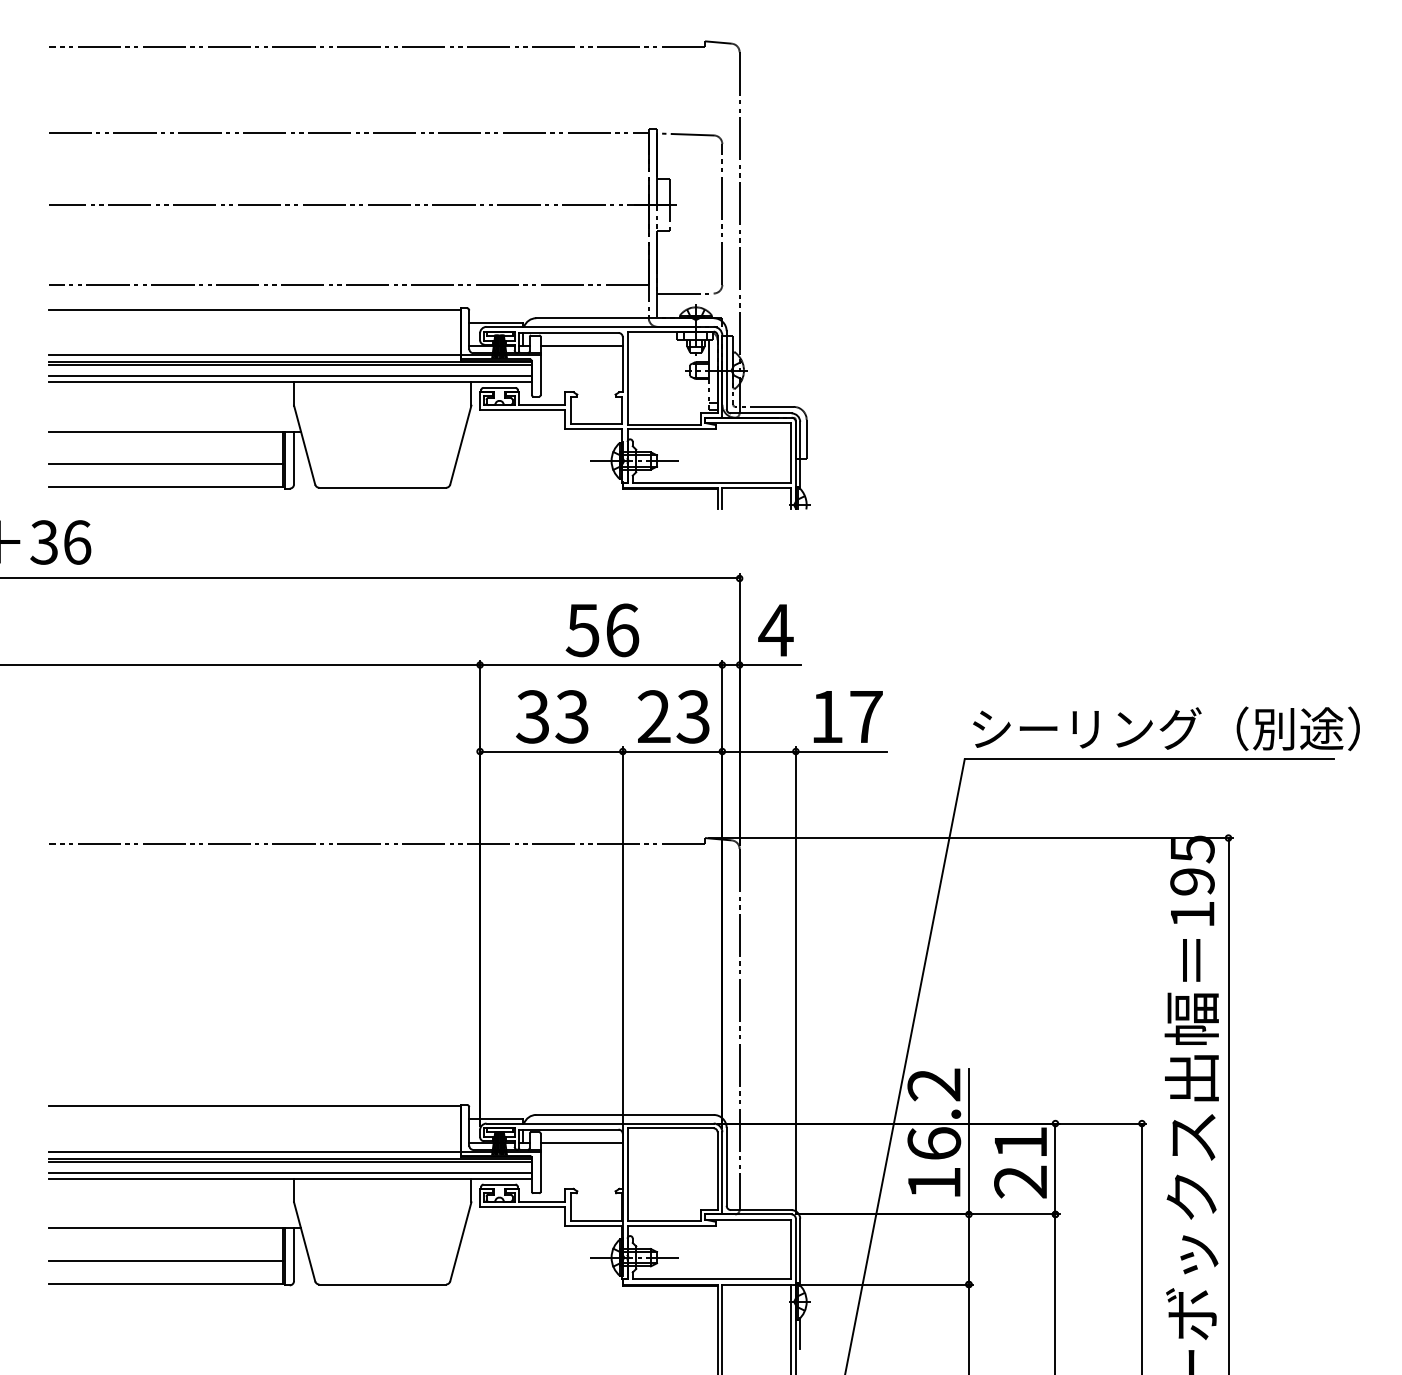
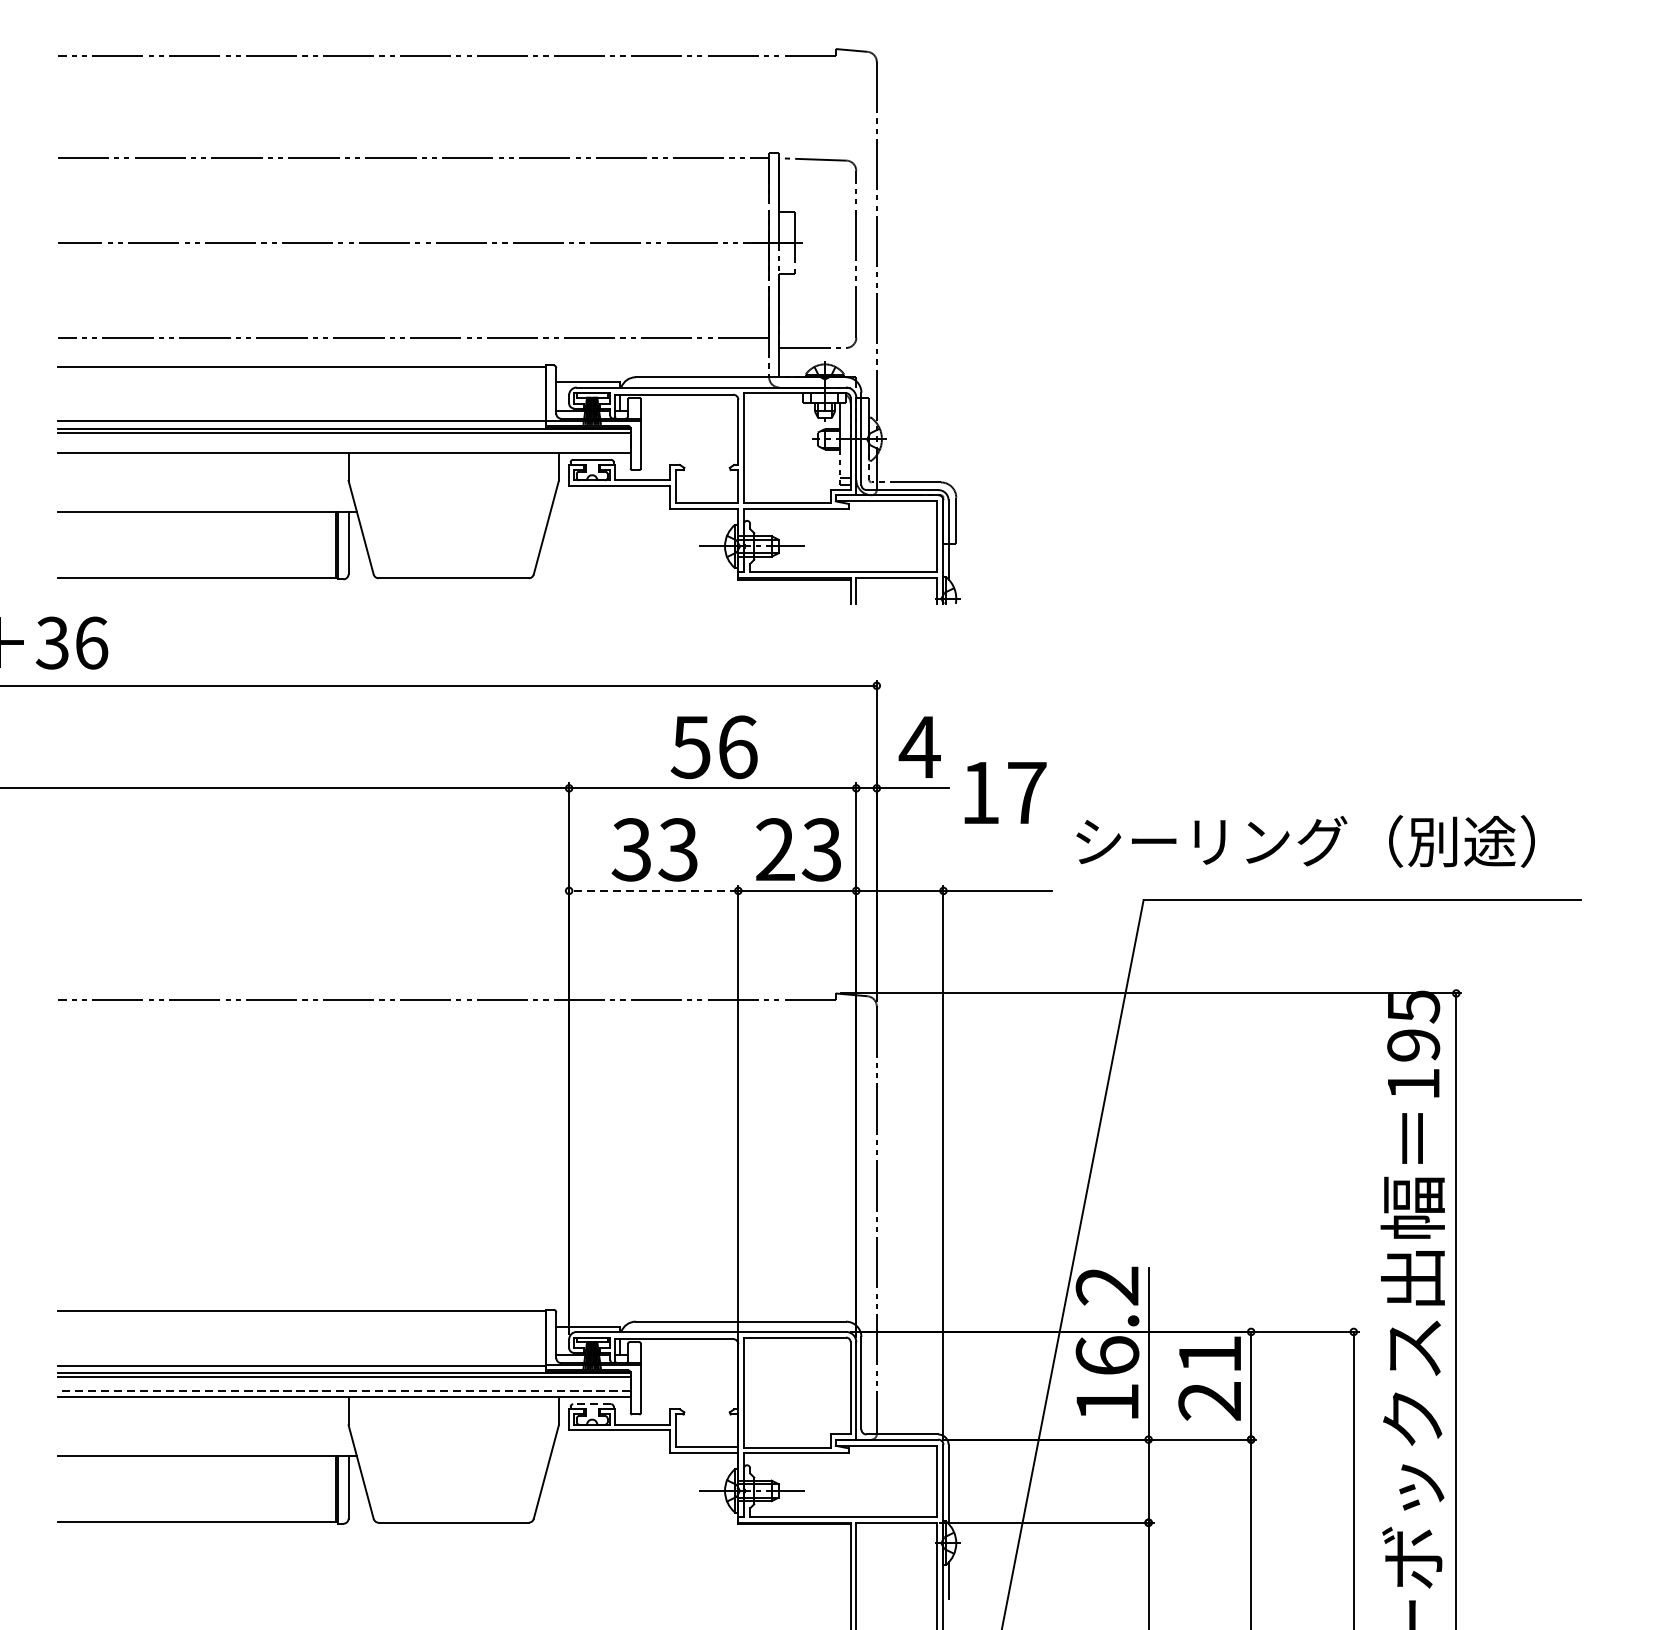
line: (581, 346) -> (689, 410), removed
line: (289, 376) -> (343, 446), removed
line: (165, 464) -> (196, 550), removed
text: (847, 716) -> (1004, 792), moved
text: (1166, 728) -> (1305, 841), moved
line: (550, 751) -> (652, 890), solid -> dashed
line: (581, 1143) -> (689, 1355), removed
line: (290, 1173) -> (344, 1391), solid -> dashed
line: (499, 1184) -> (592, 1404), solid -> dashed
line: (165, 1260) -> (196, 1494), removed

